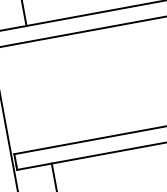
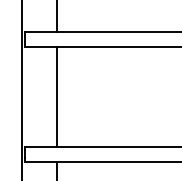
line: (39, 94) -> (57, 96), added

